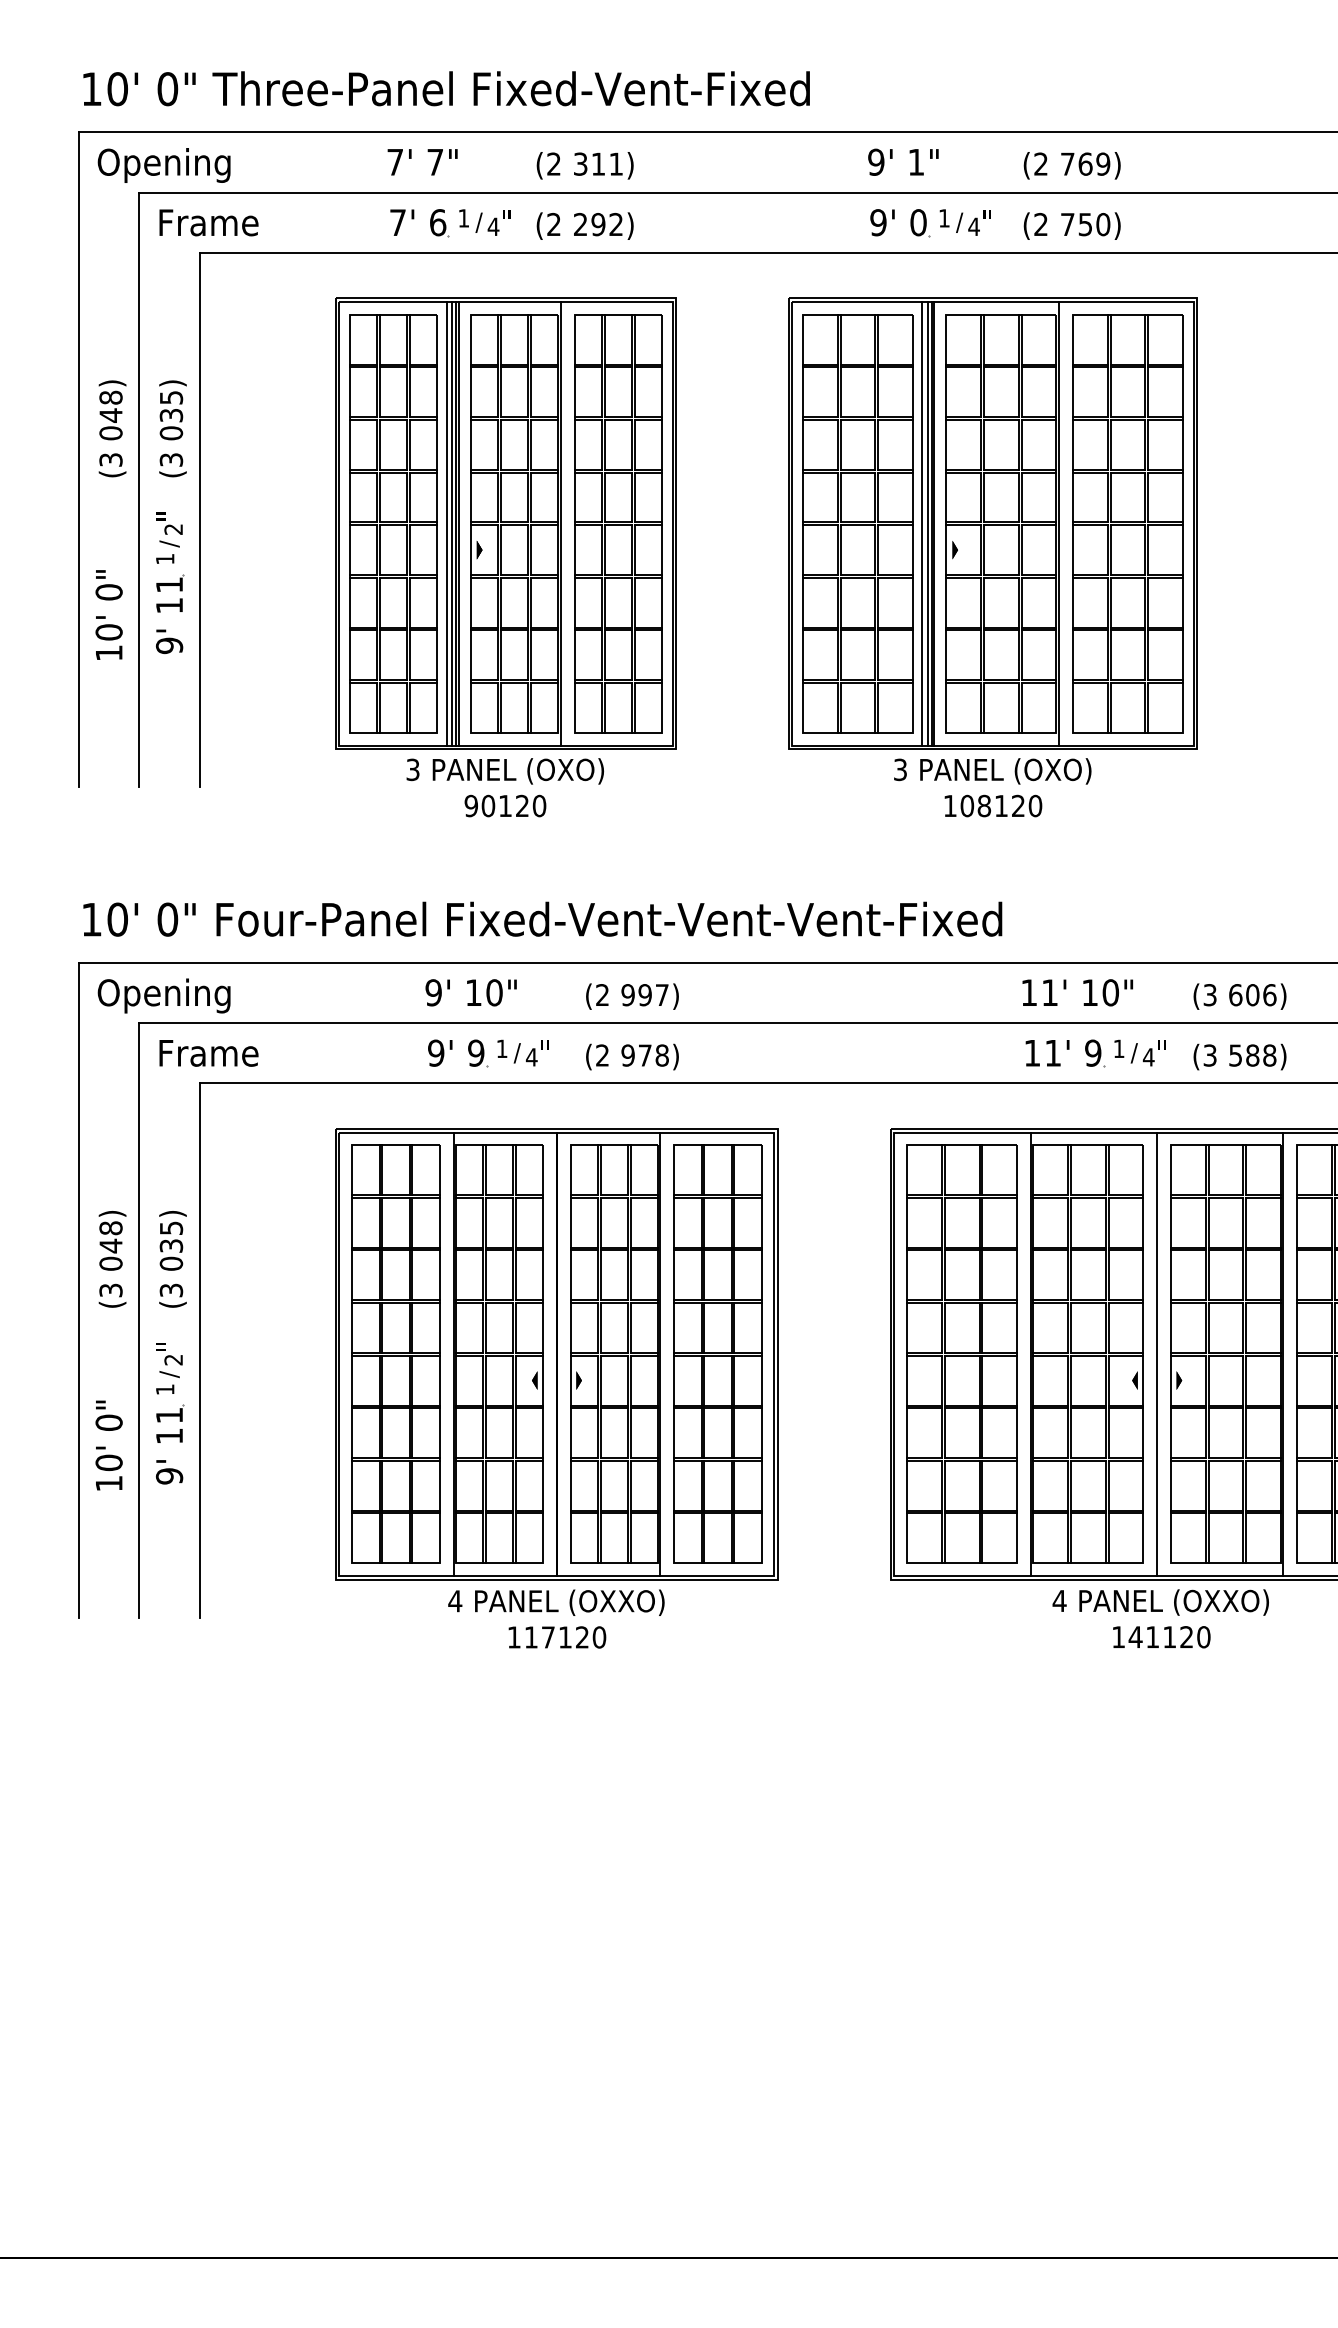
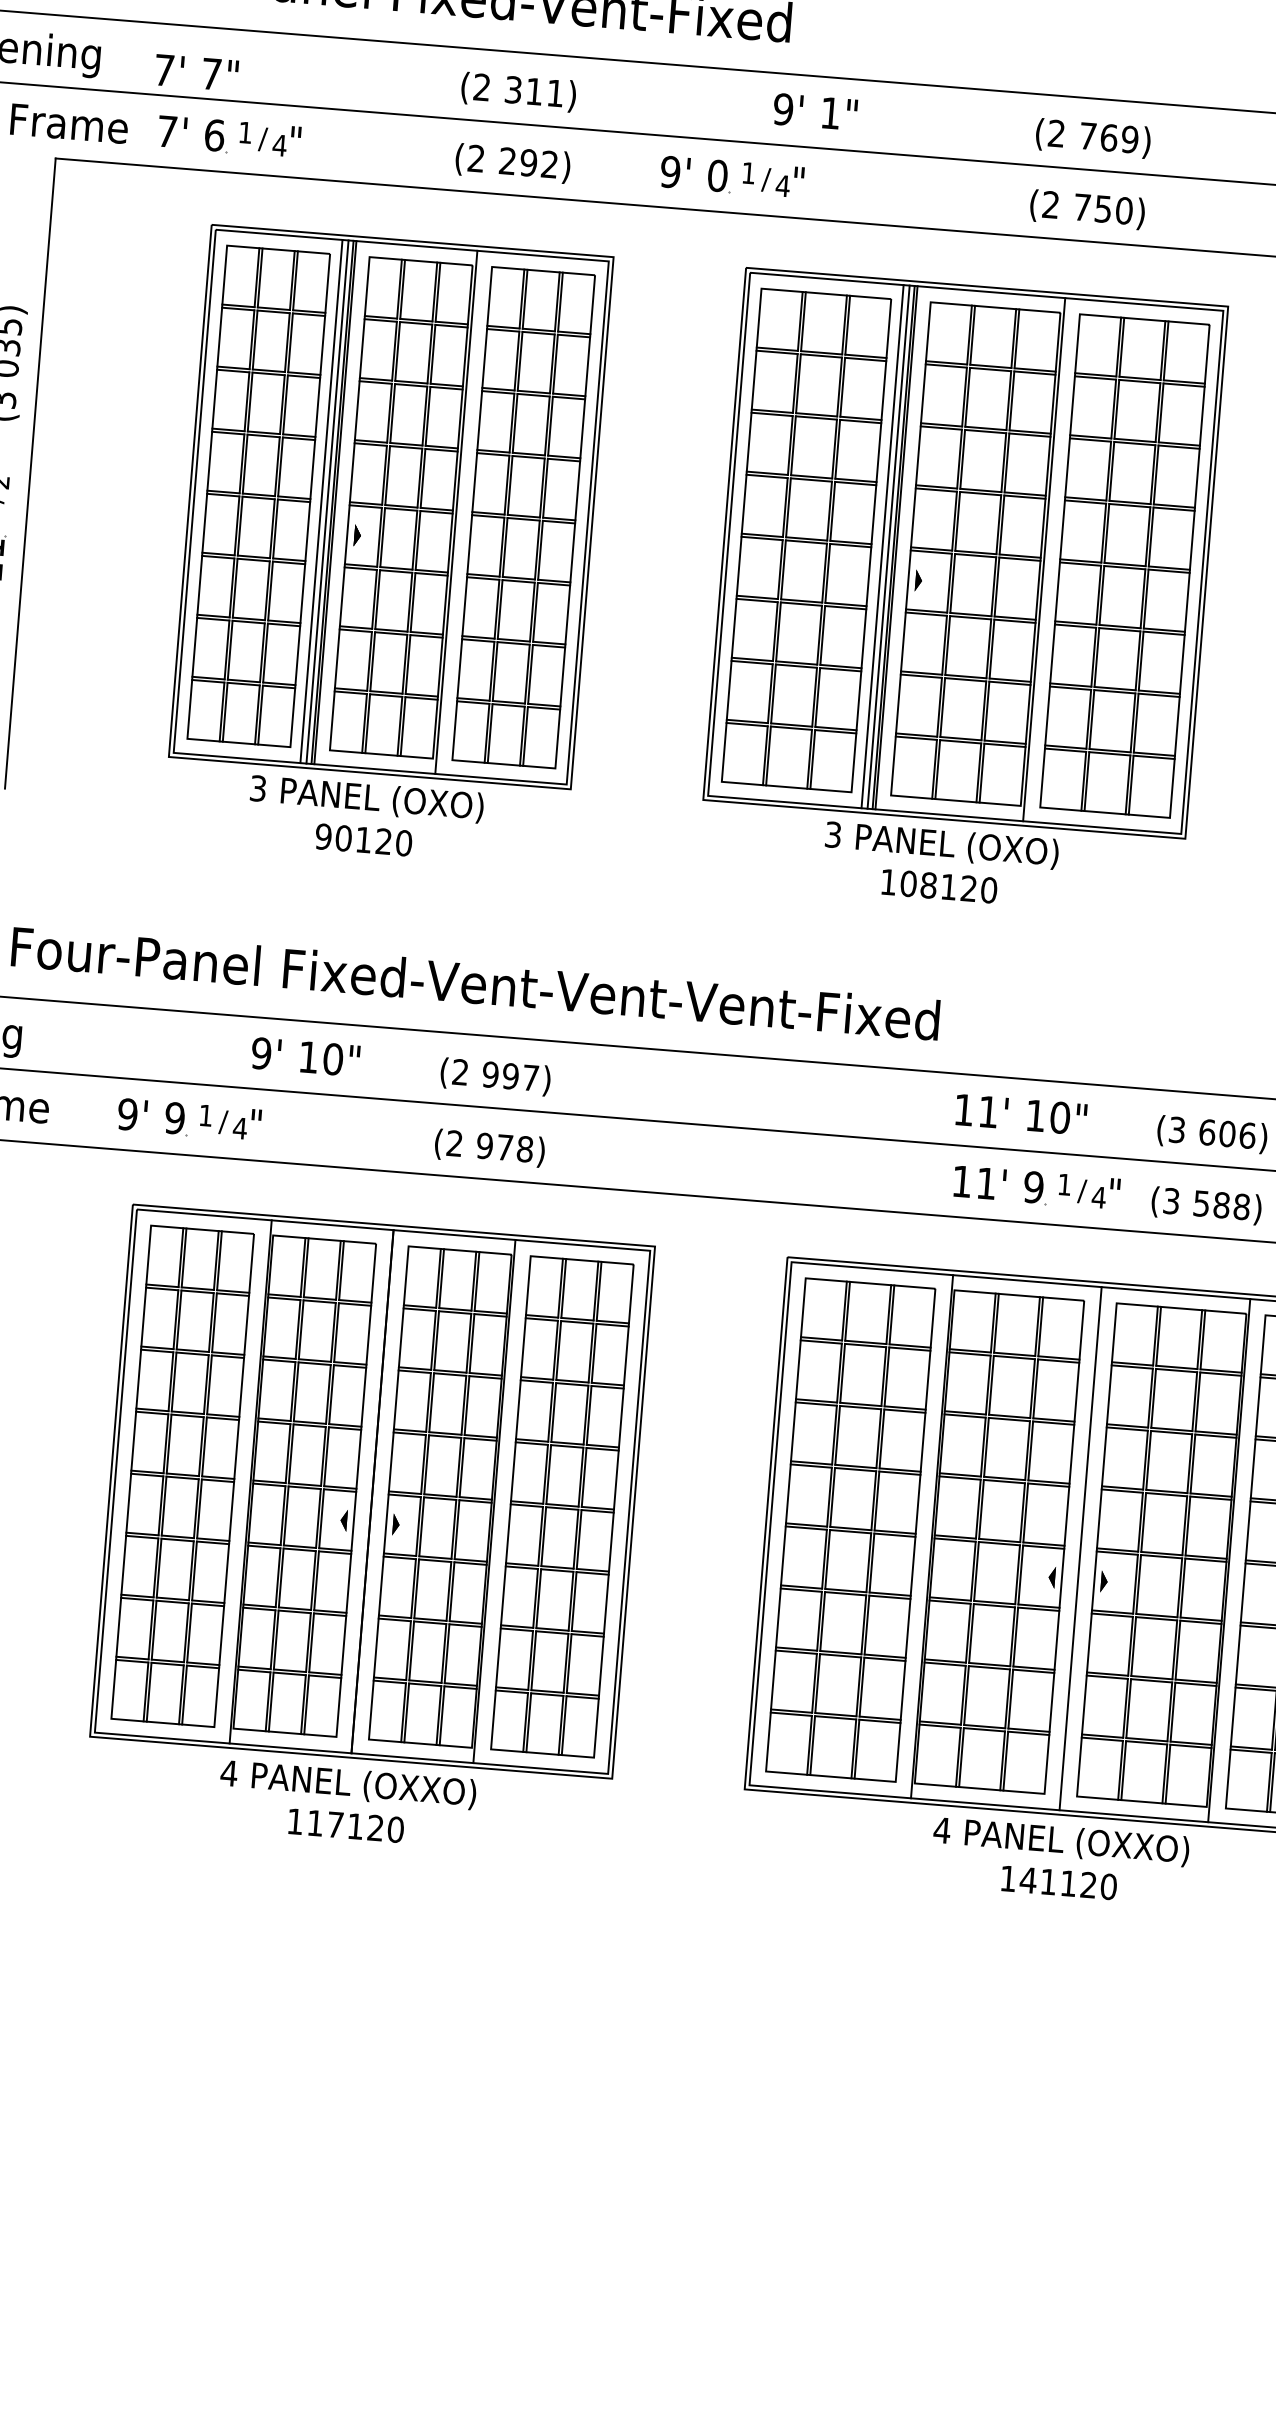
text: (903, 161) -> (815, 111), moved
text: (422, 162) -> (196, 73), moved
part: (450, 223) -> (229, 137), moved
part: (930, 223) -> (731, 177), moved
part: (488, 1053) -> (189, 1119), moved

